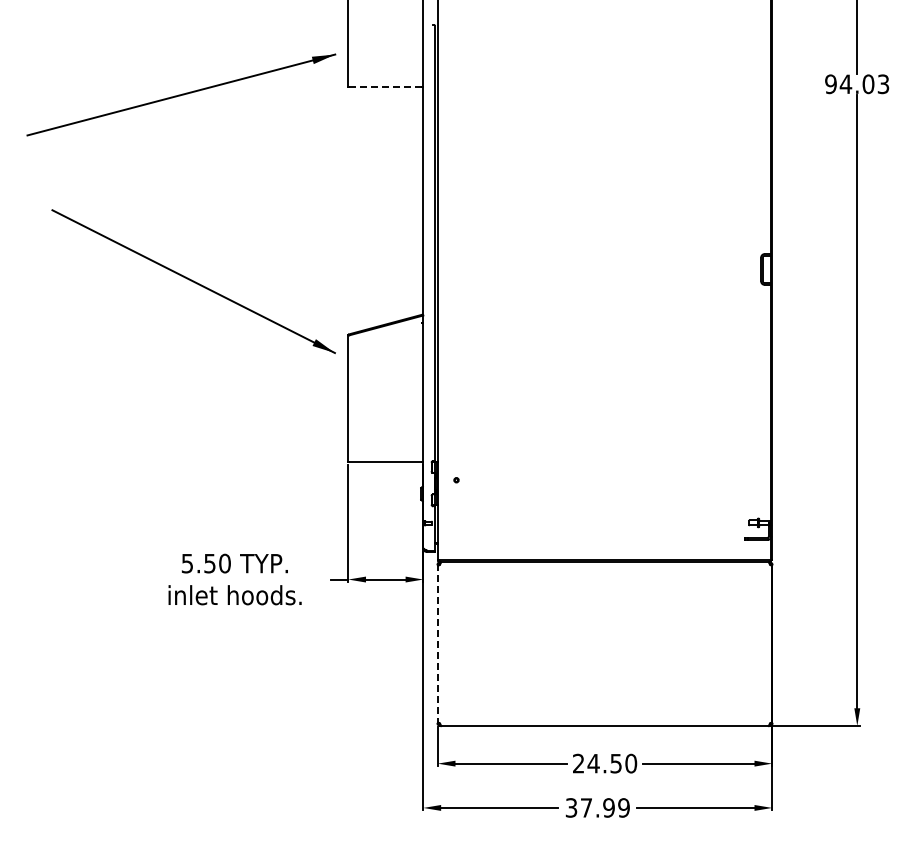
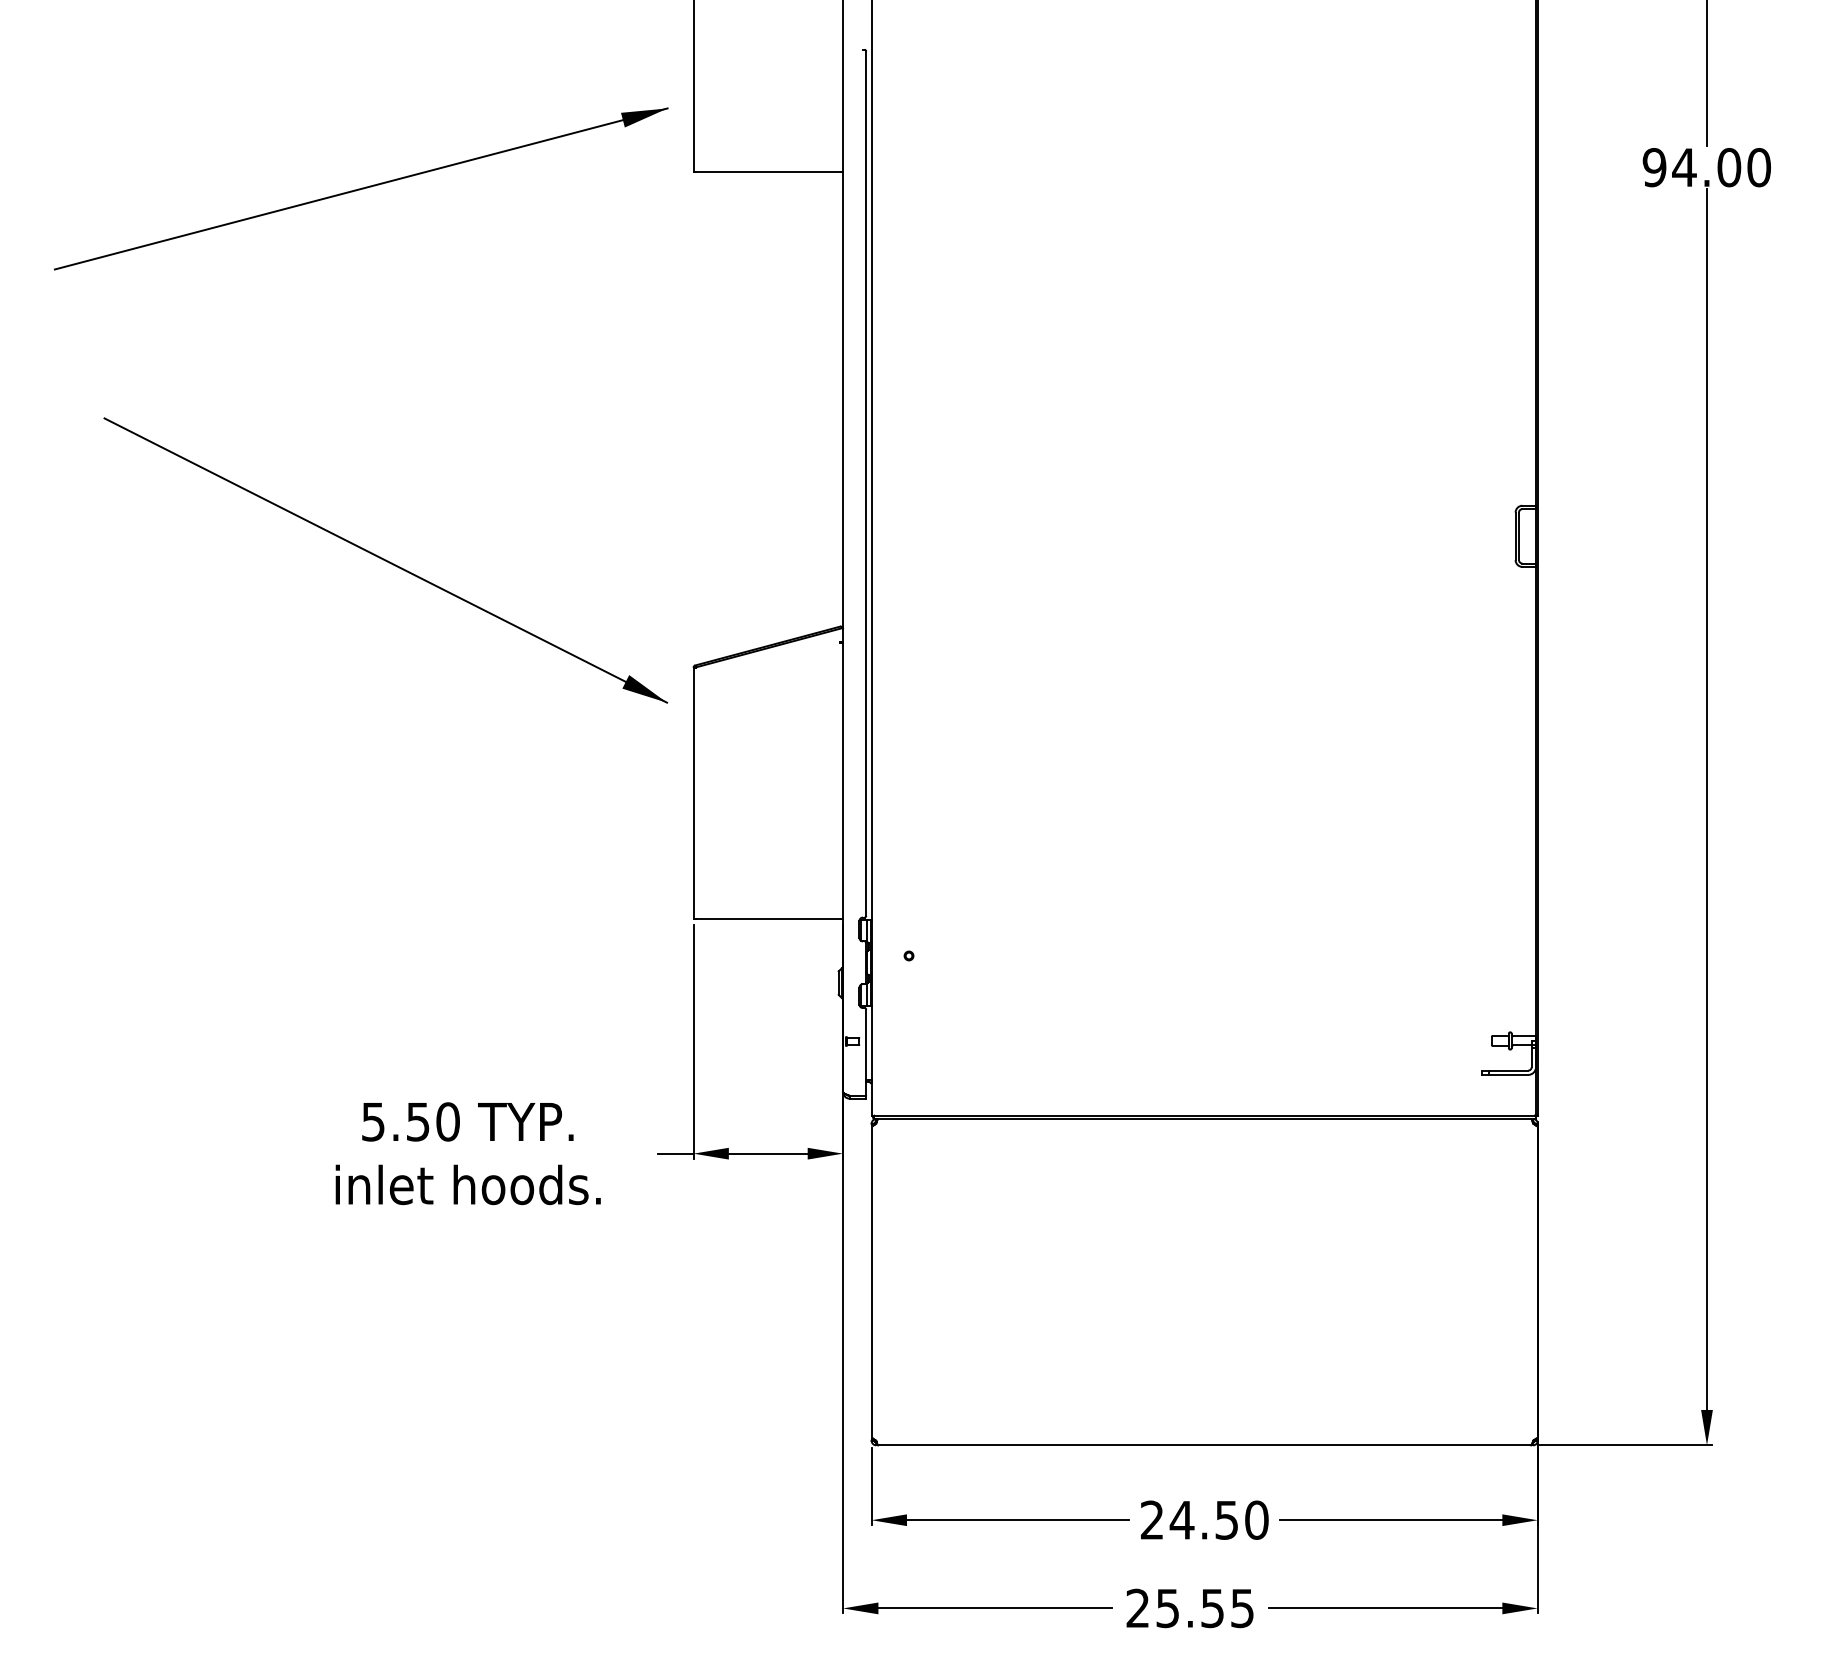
text: (883, 84) -> (1759, 168), 94.03 -> 94.00
line: (386, 86) -> (769, 172), dashed -> solid
line: (437, 644) -> (871, 1282), dashed -> solid
text: (597, 807) -> (1189, 1607), 37.99 -> 25.55

